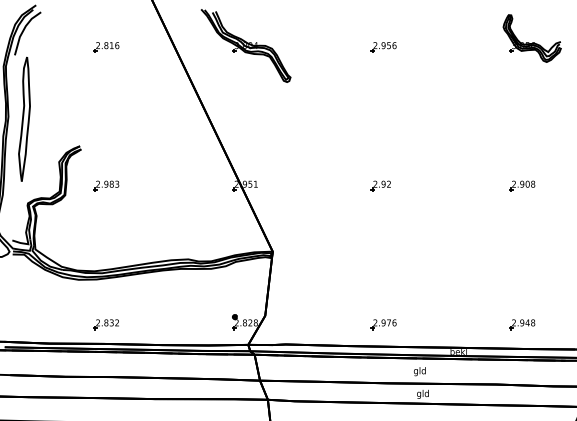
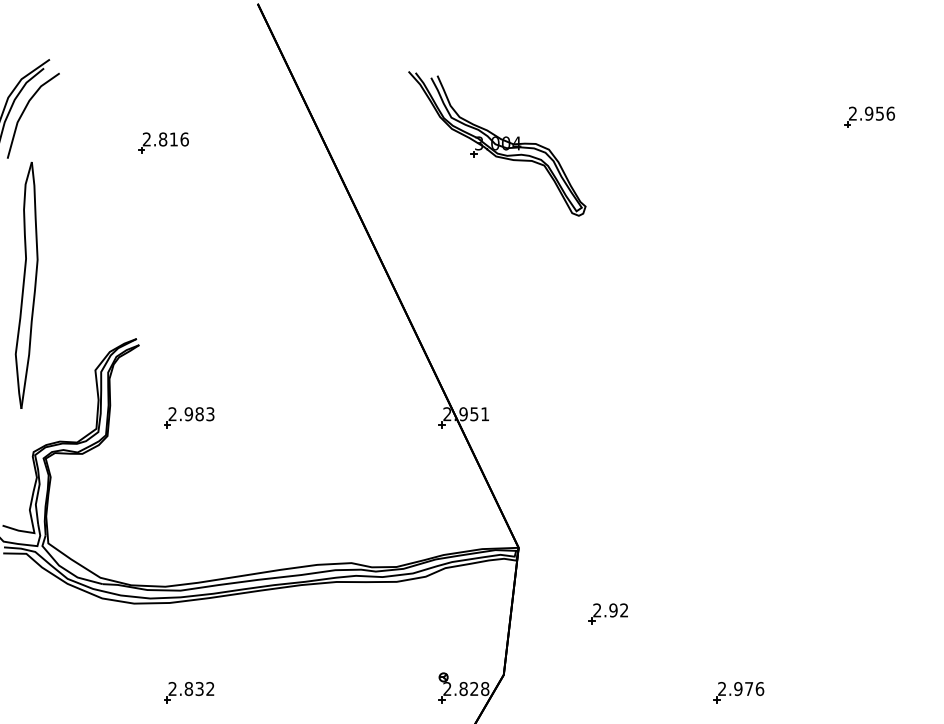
part: (245, 45) -> (496, 143), moved
part: (106, 47) -> (163, 143), moved
part: (383, 47) -> (868, 117), moved
part: (380, 185) -> (607, 612), moved

